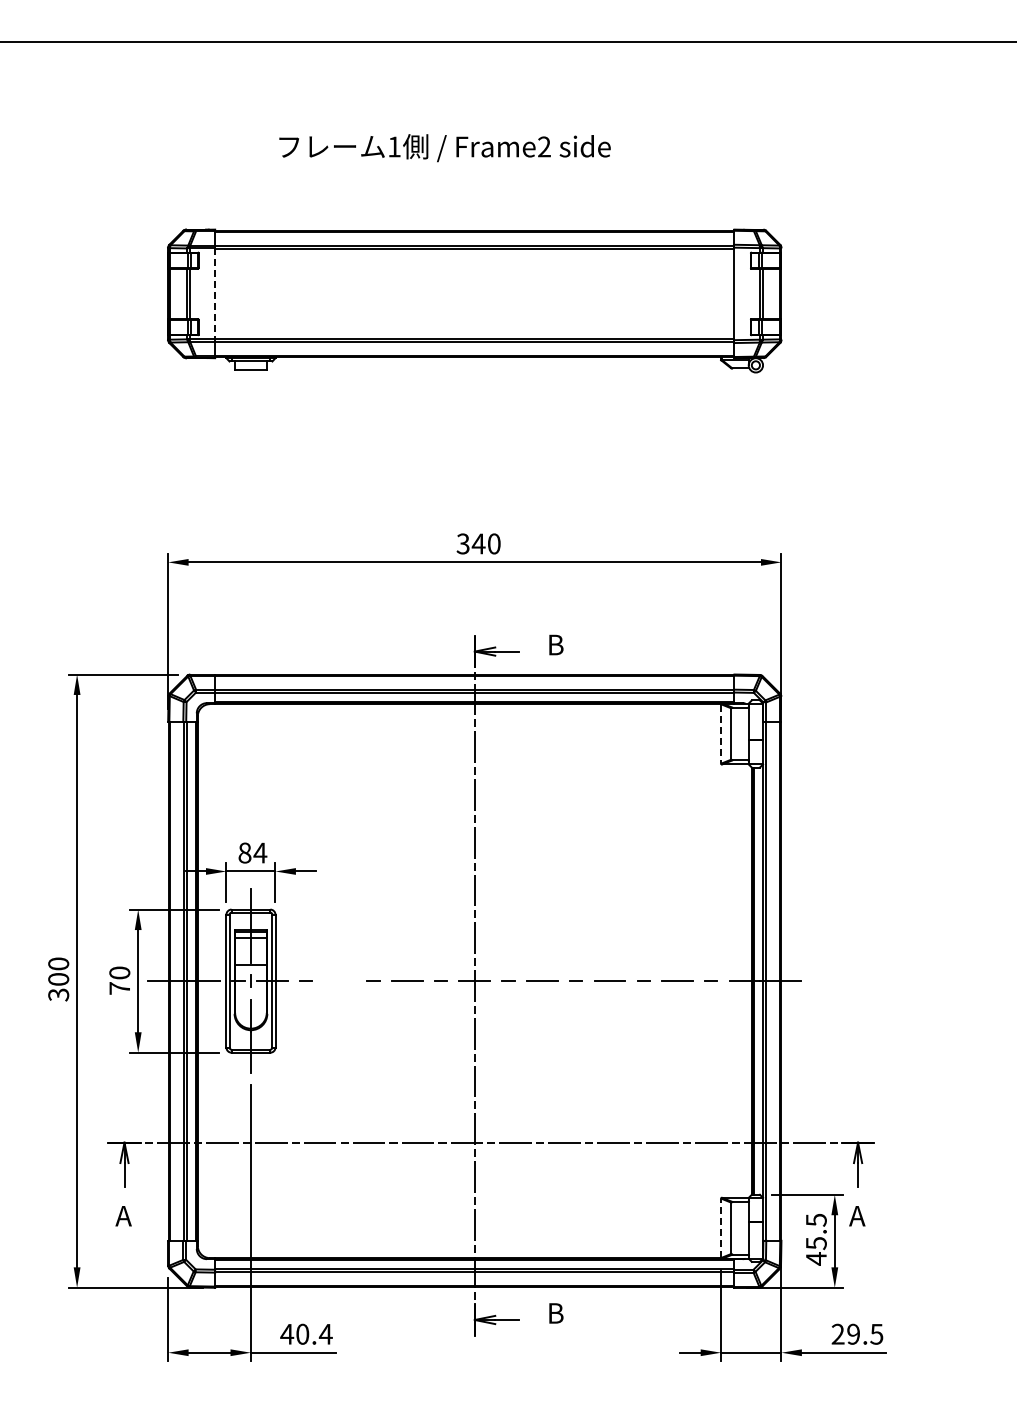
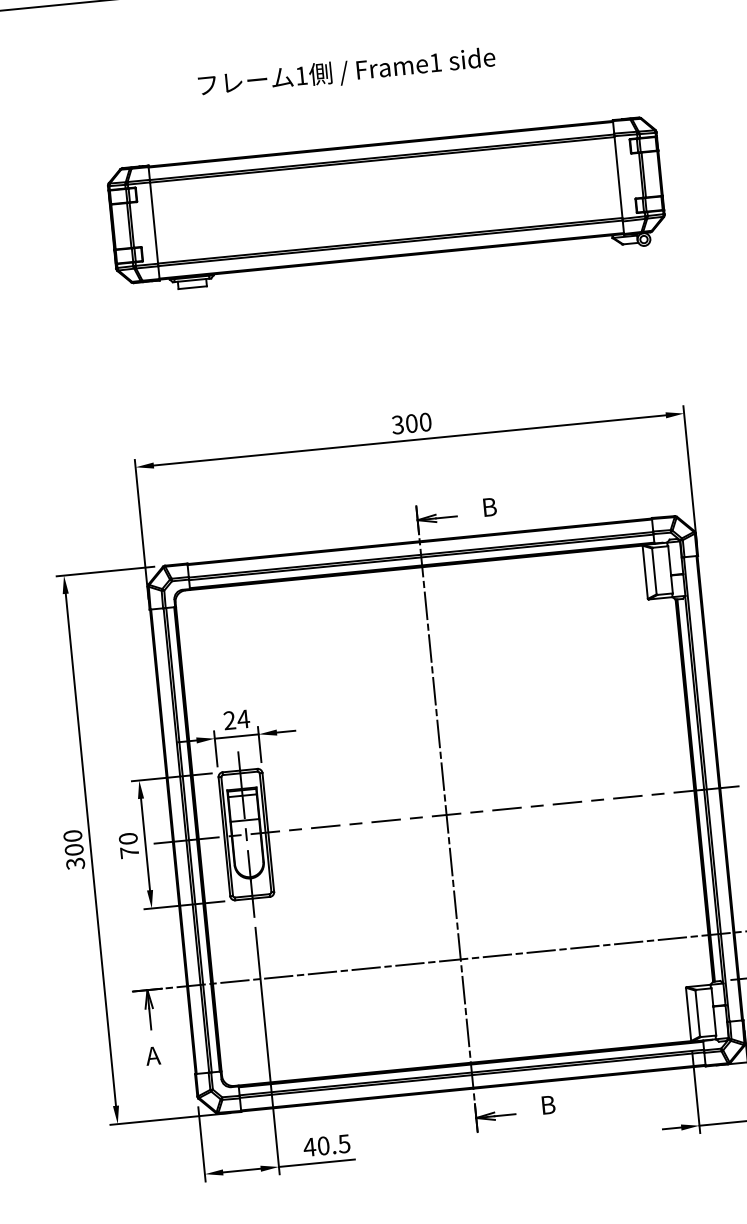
text: (544, 146) -> (435, 62), Frame2 -> Frame1
line: (215, 294) -> (154, 223), dashed -> solid
text: (478, 543) -> (411, 423), 340 -> 300
line: (721, 734) -> (645, 572), dashed -> solid
text: (244, 852) -> (229, 720), 84 -> 24
line: (339, 981) -> (325, 827), added
line: (721, 1227) -> (688, 1013), dashed -> solid
text: (325, 1334) -> (344, 1144), 40.4 -> 40.5

